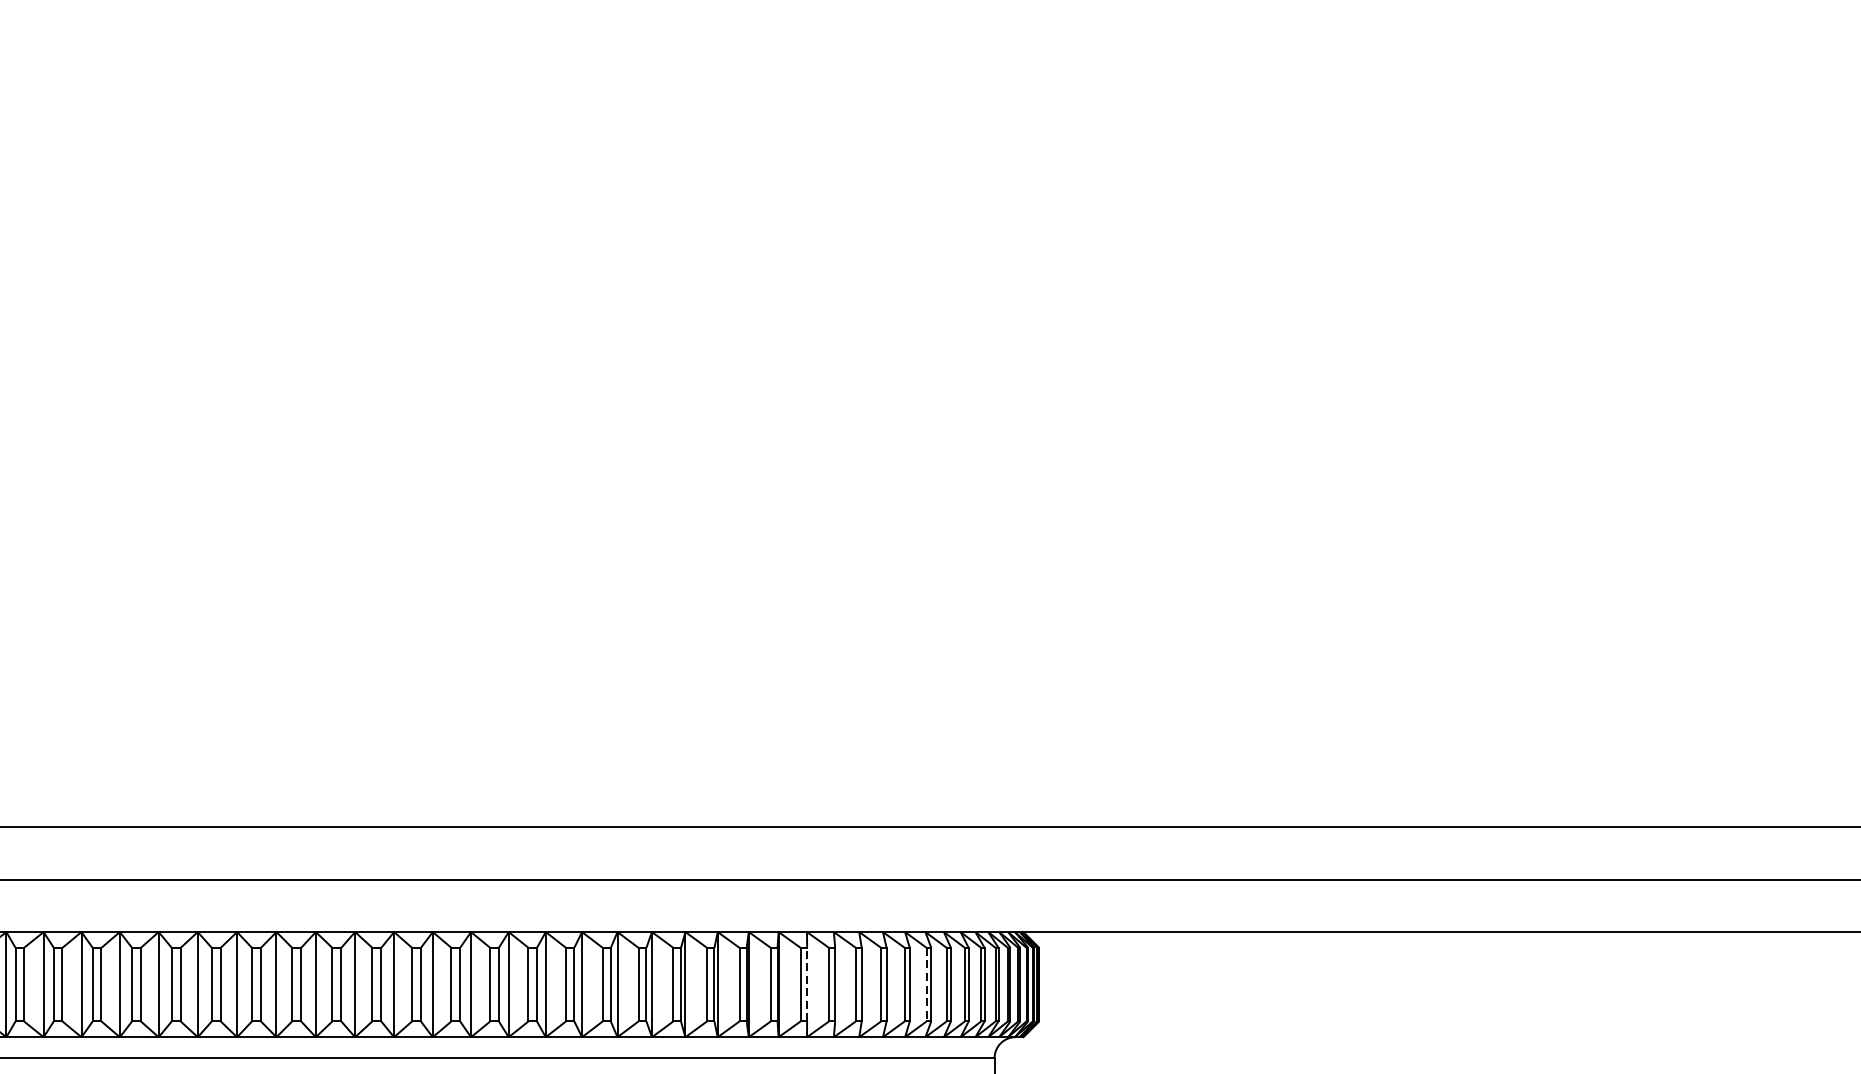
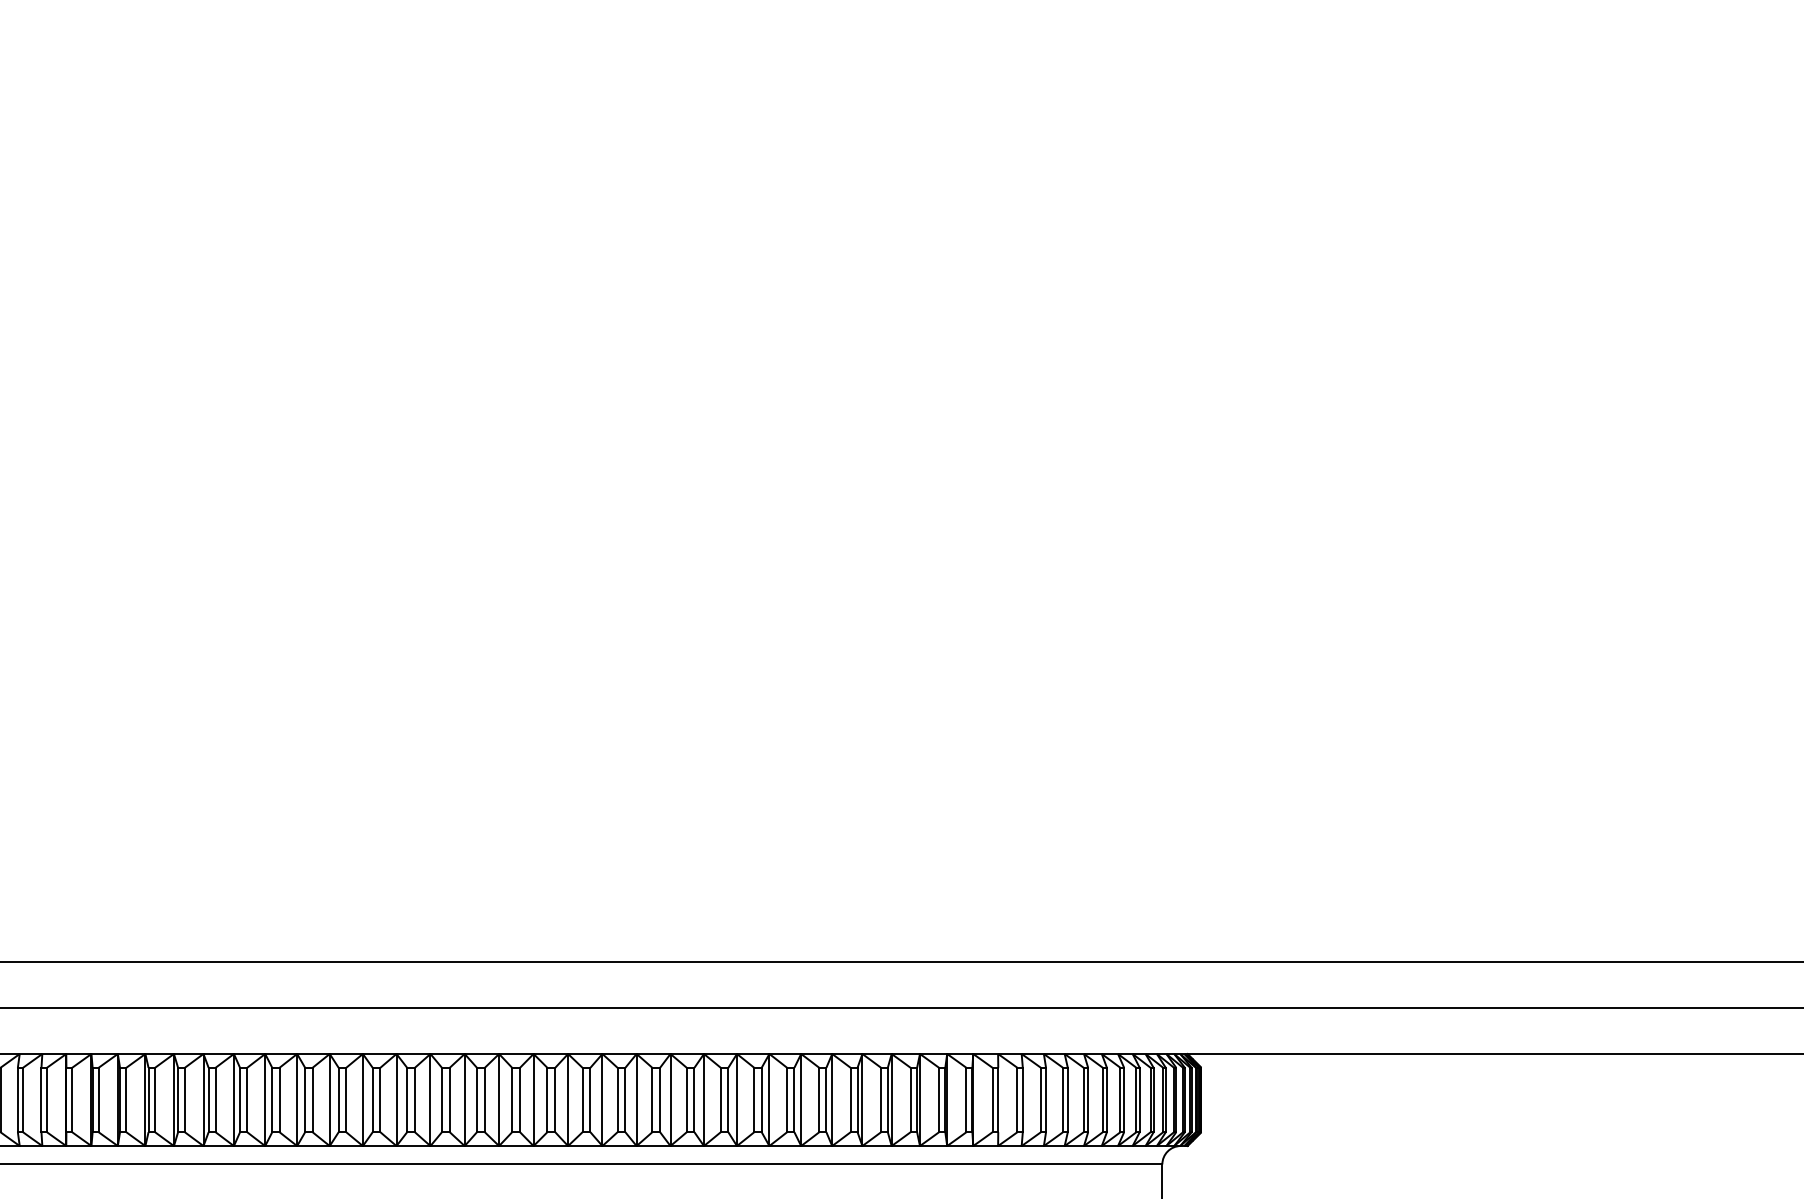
line: (807, 984) -> (998, 1099), dashed -> solid
line: (926, 985) -> (1102, 1100), dashed -> solid

